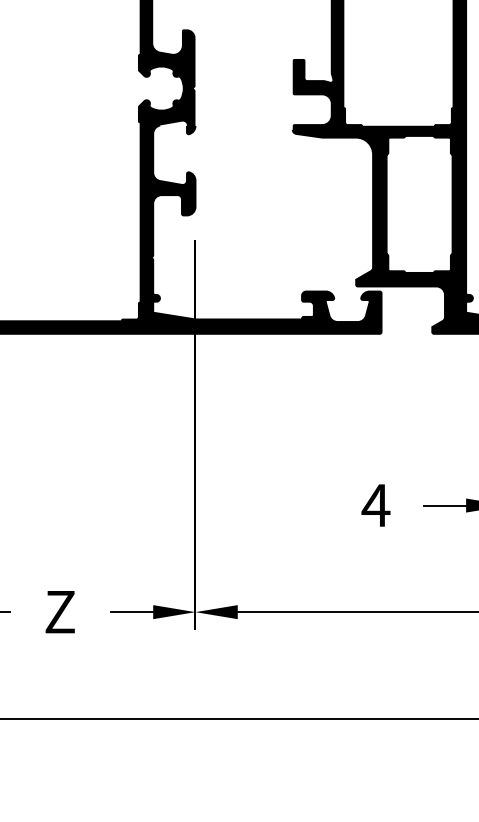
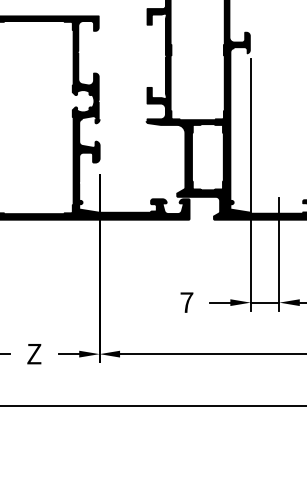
text: (375, 505) -> (186, 302), 4 -> 7

